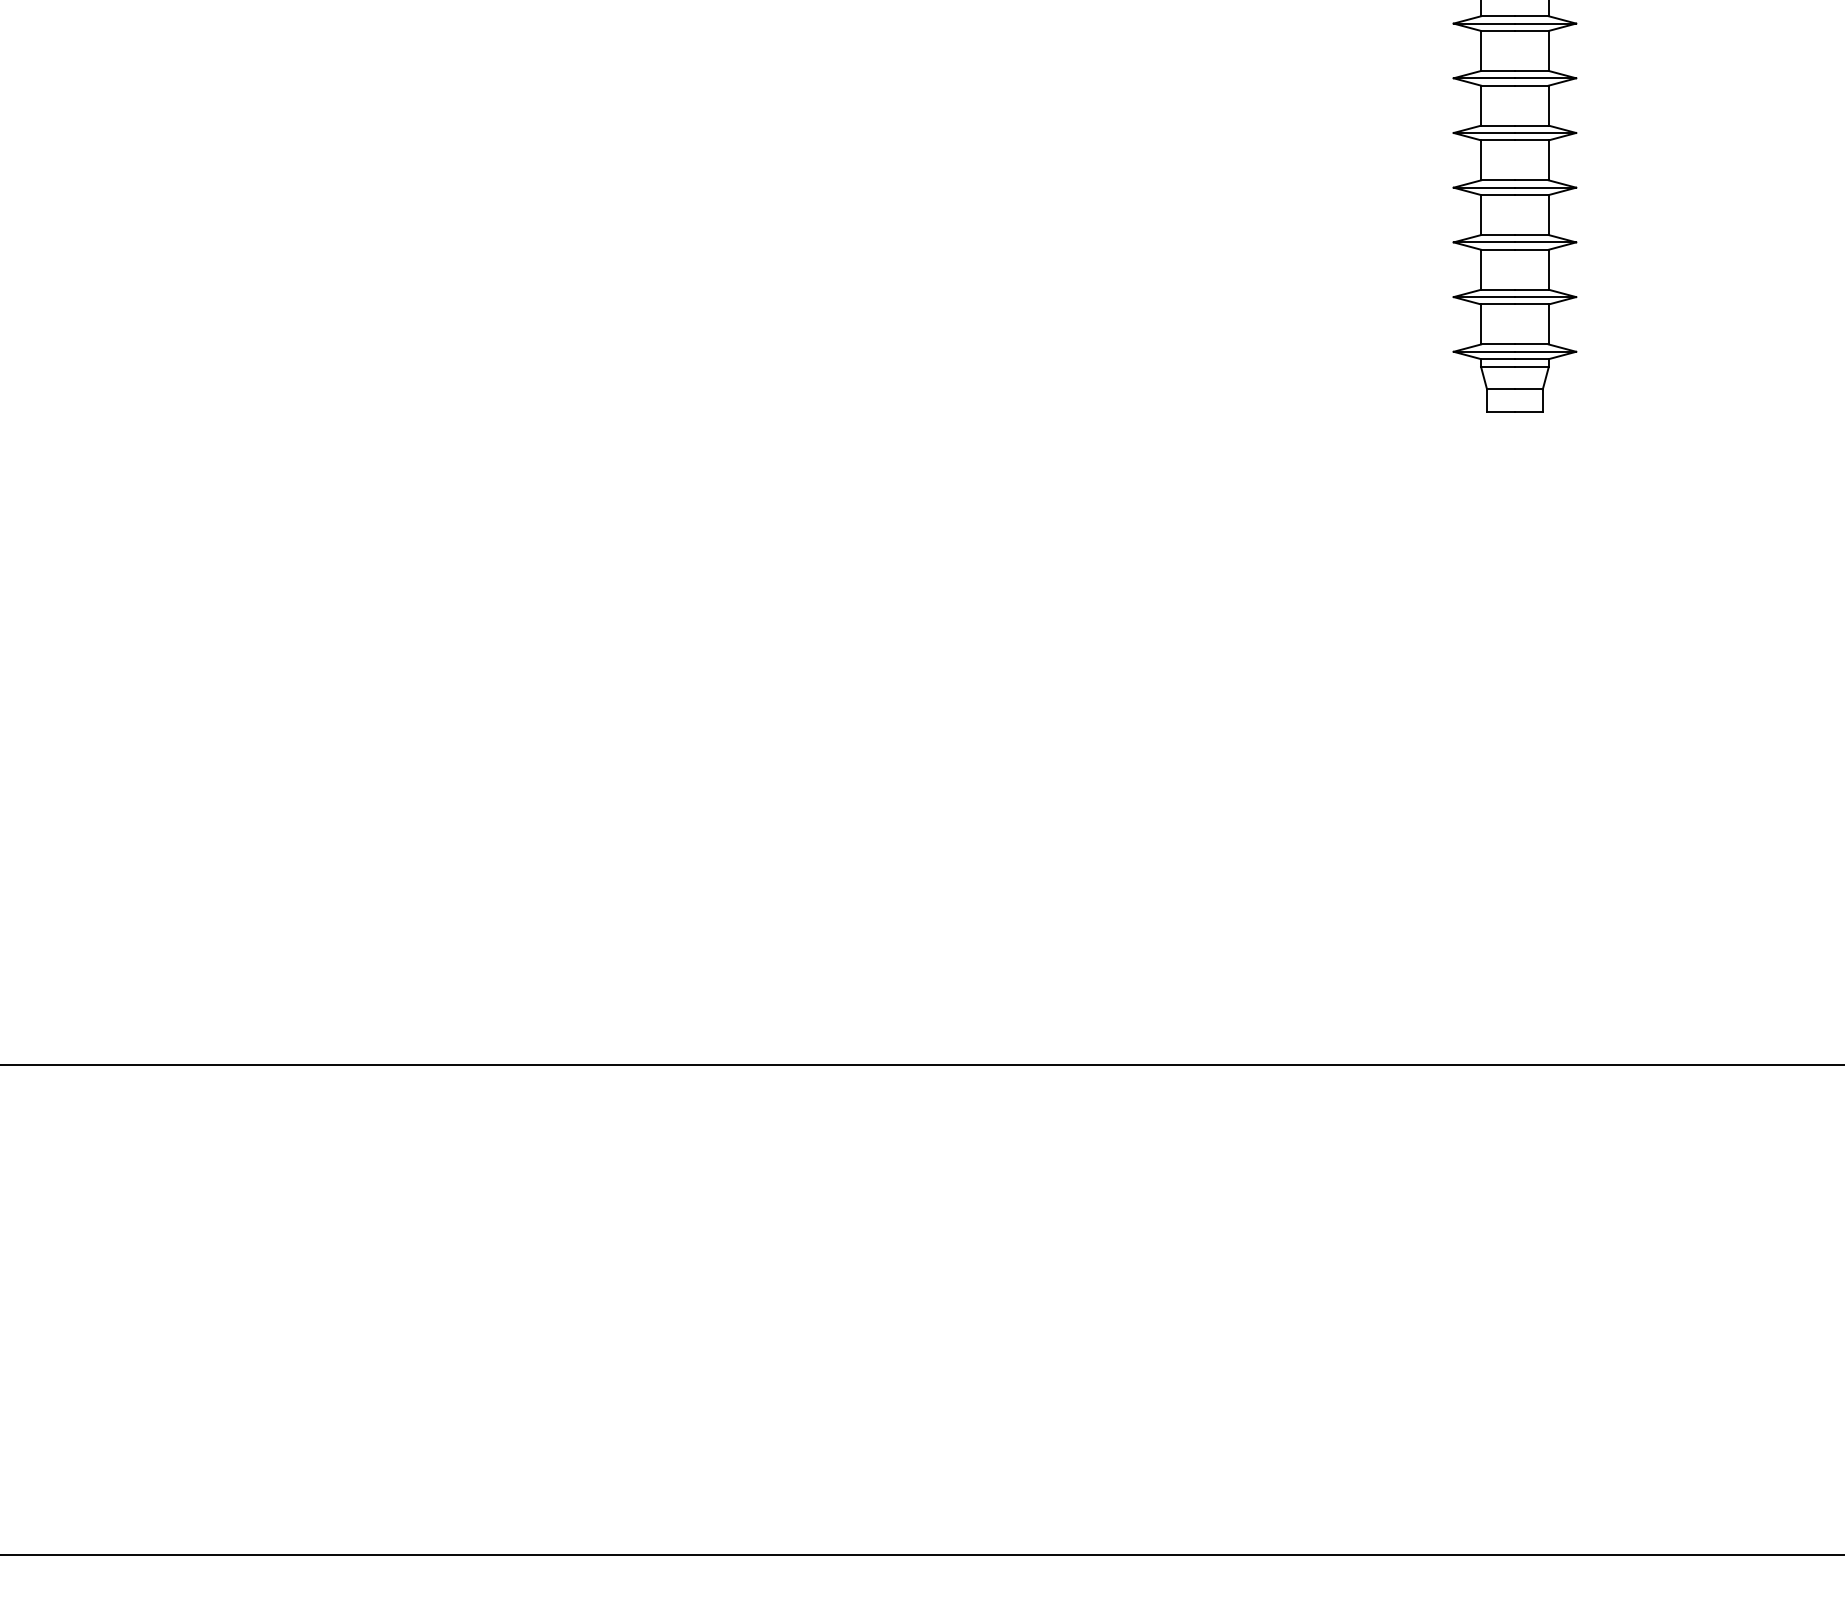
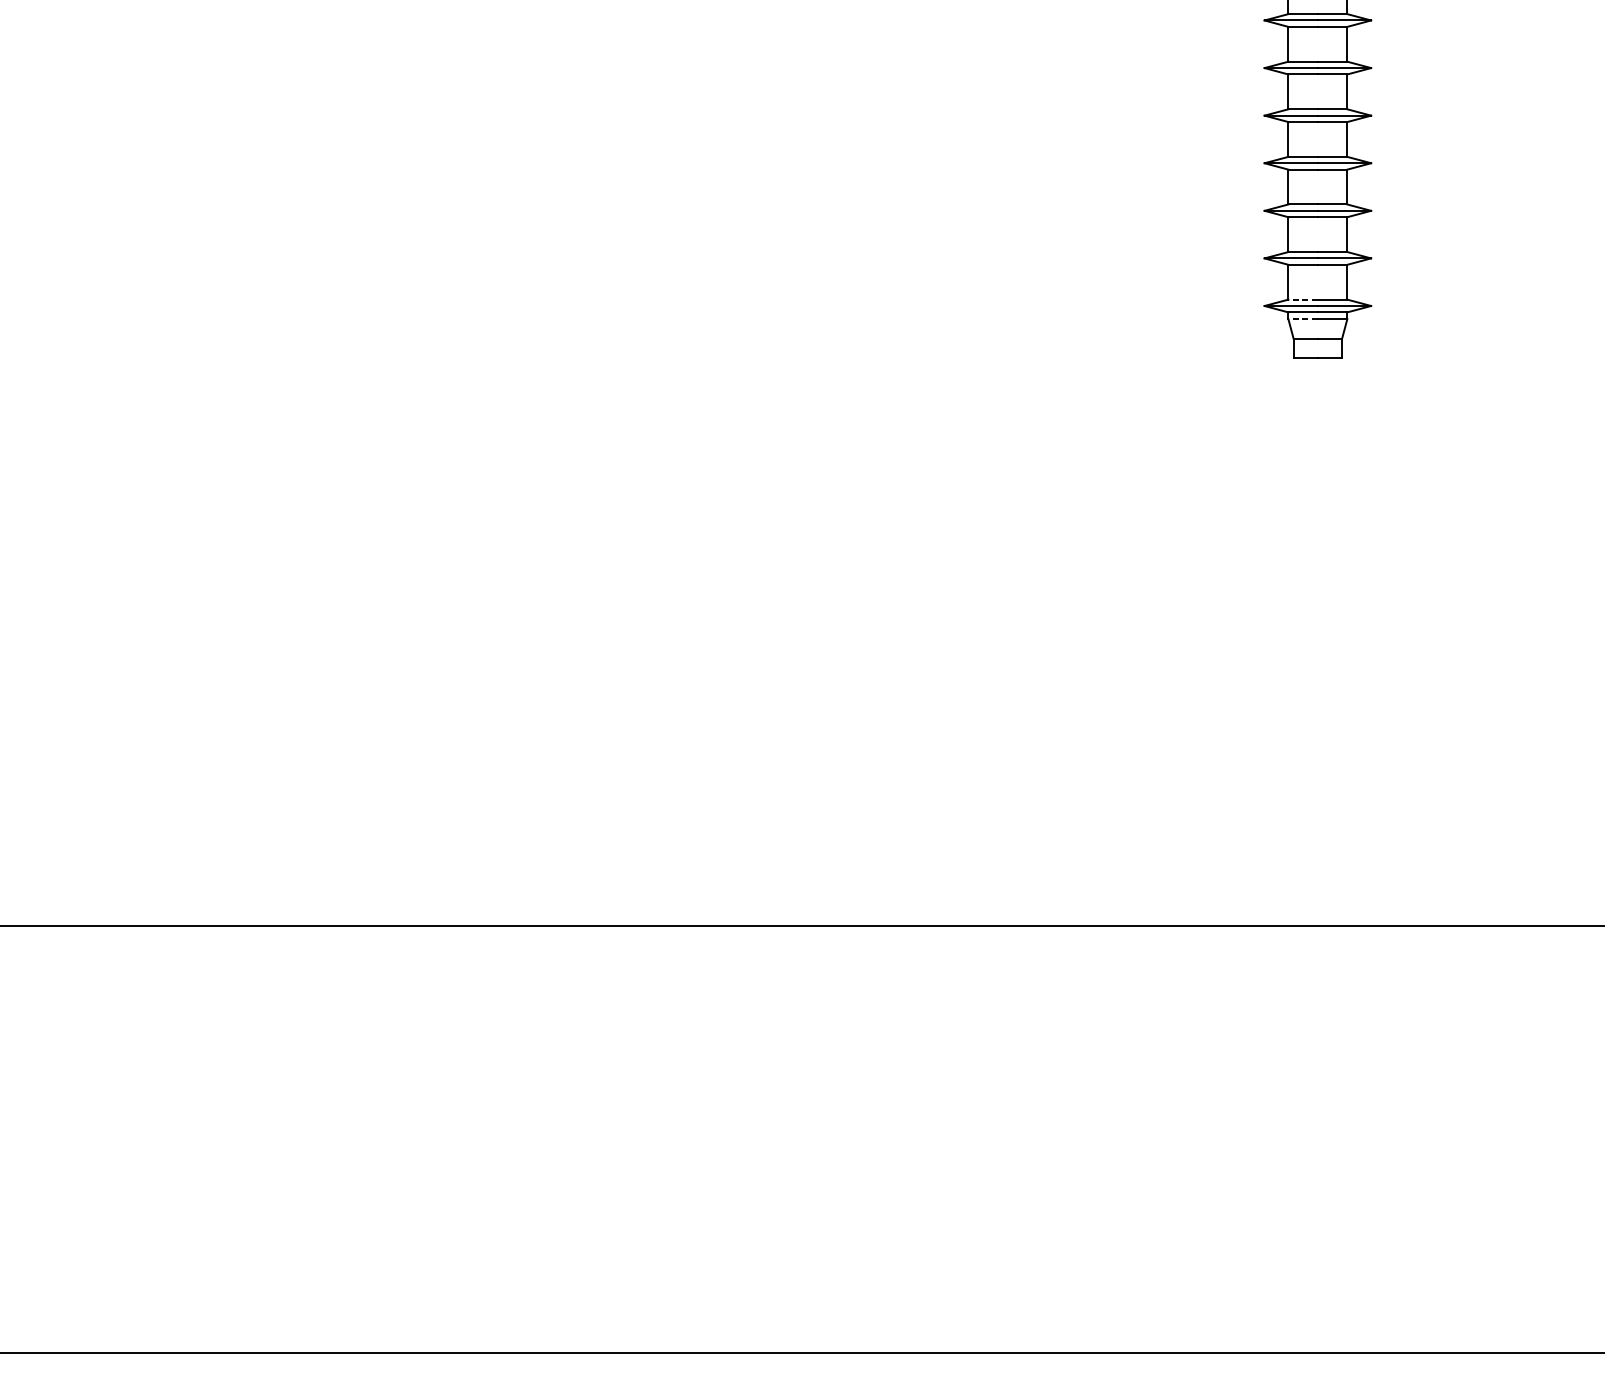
line: (1498, 344) -> (1303, 299), solid -> dashed
line: (1498, 366) -> (1303, 318), solid -> dashed

